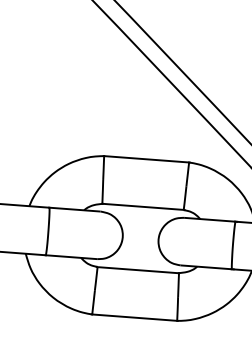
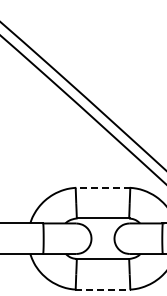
line: (147, 158) -> (103, 187), solid -> dashed
line: (135, 317) -> (103, 289), solid -> dashed

